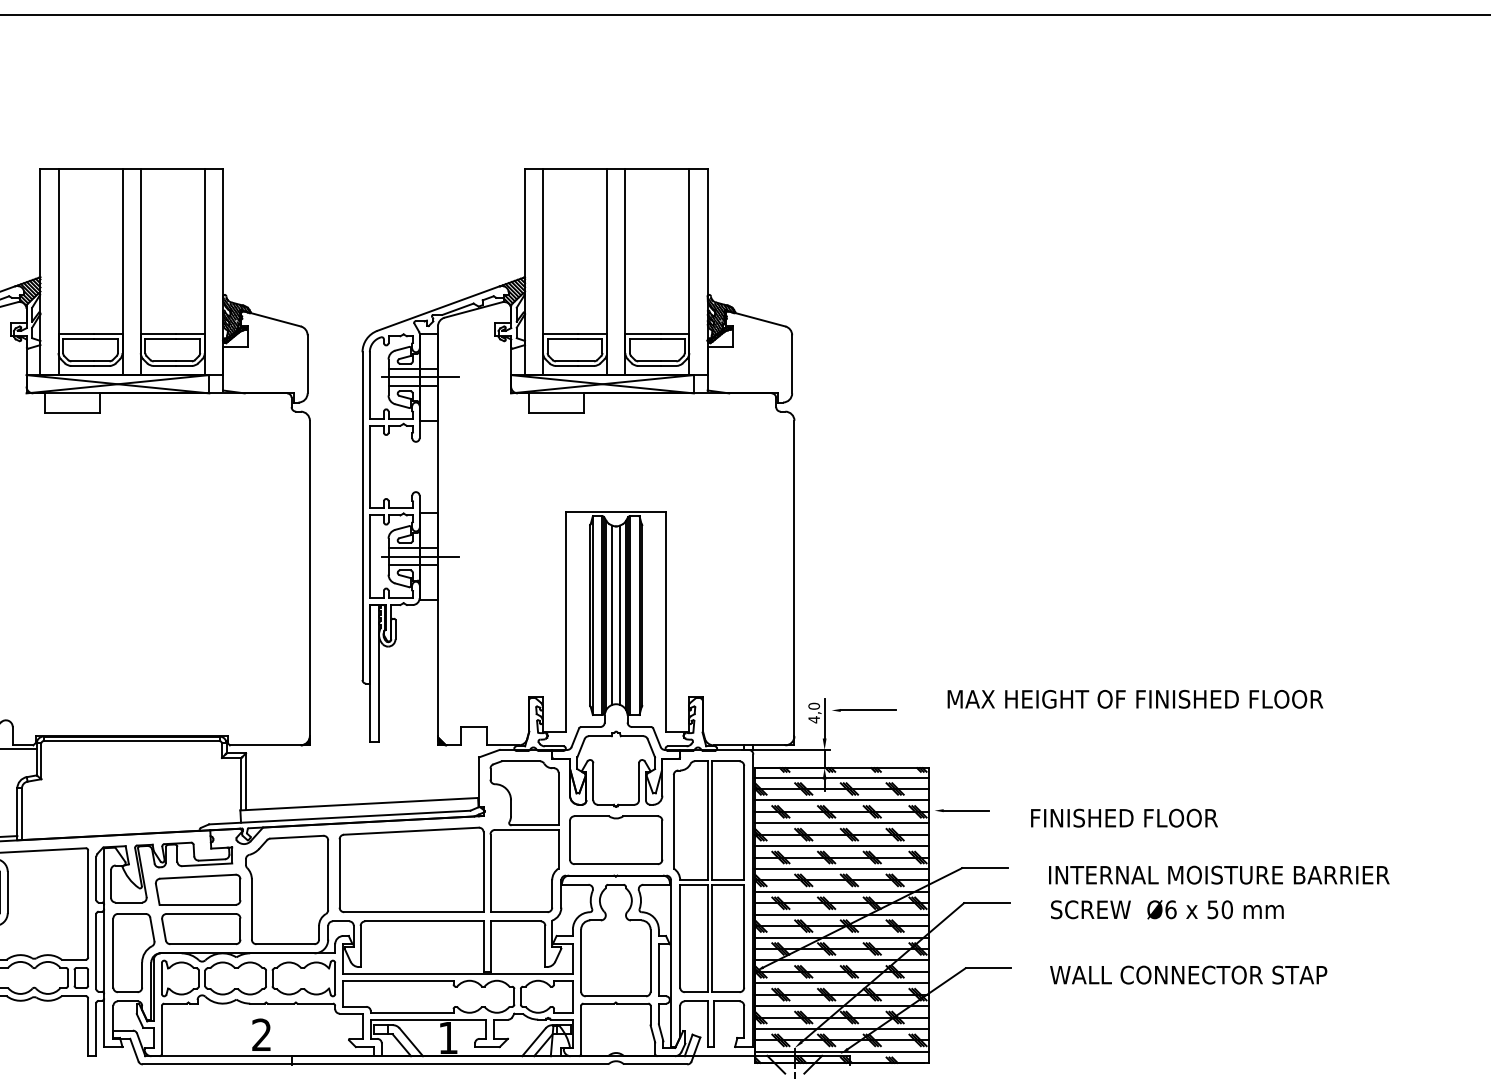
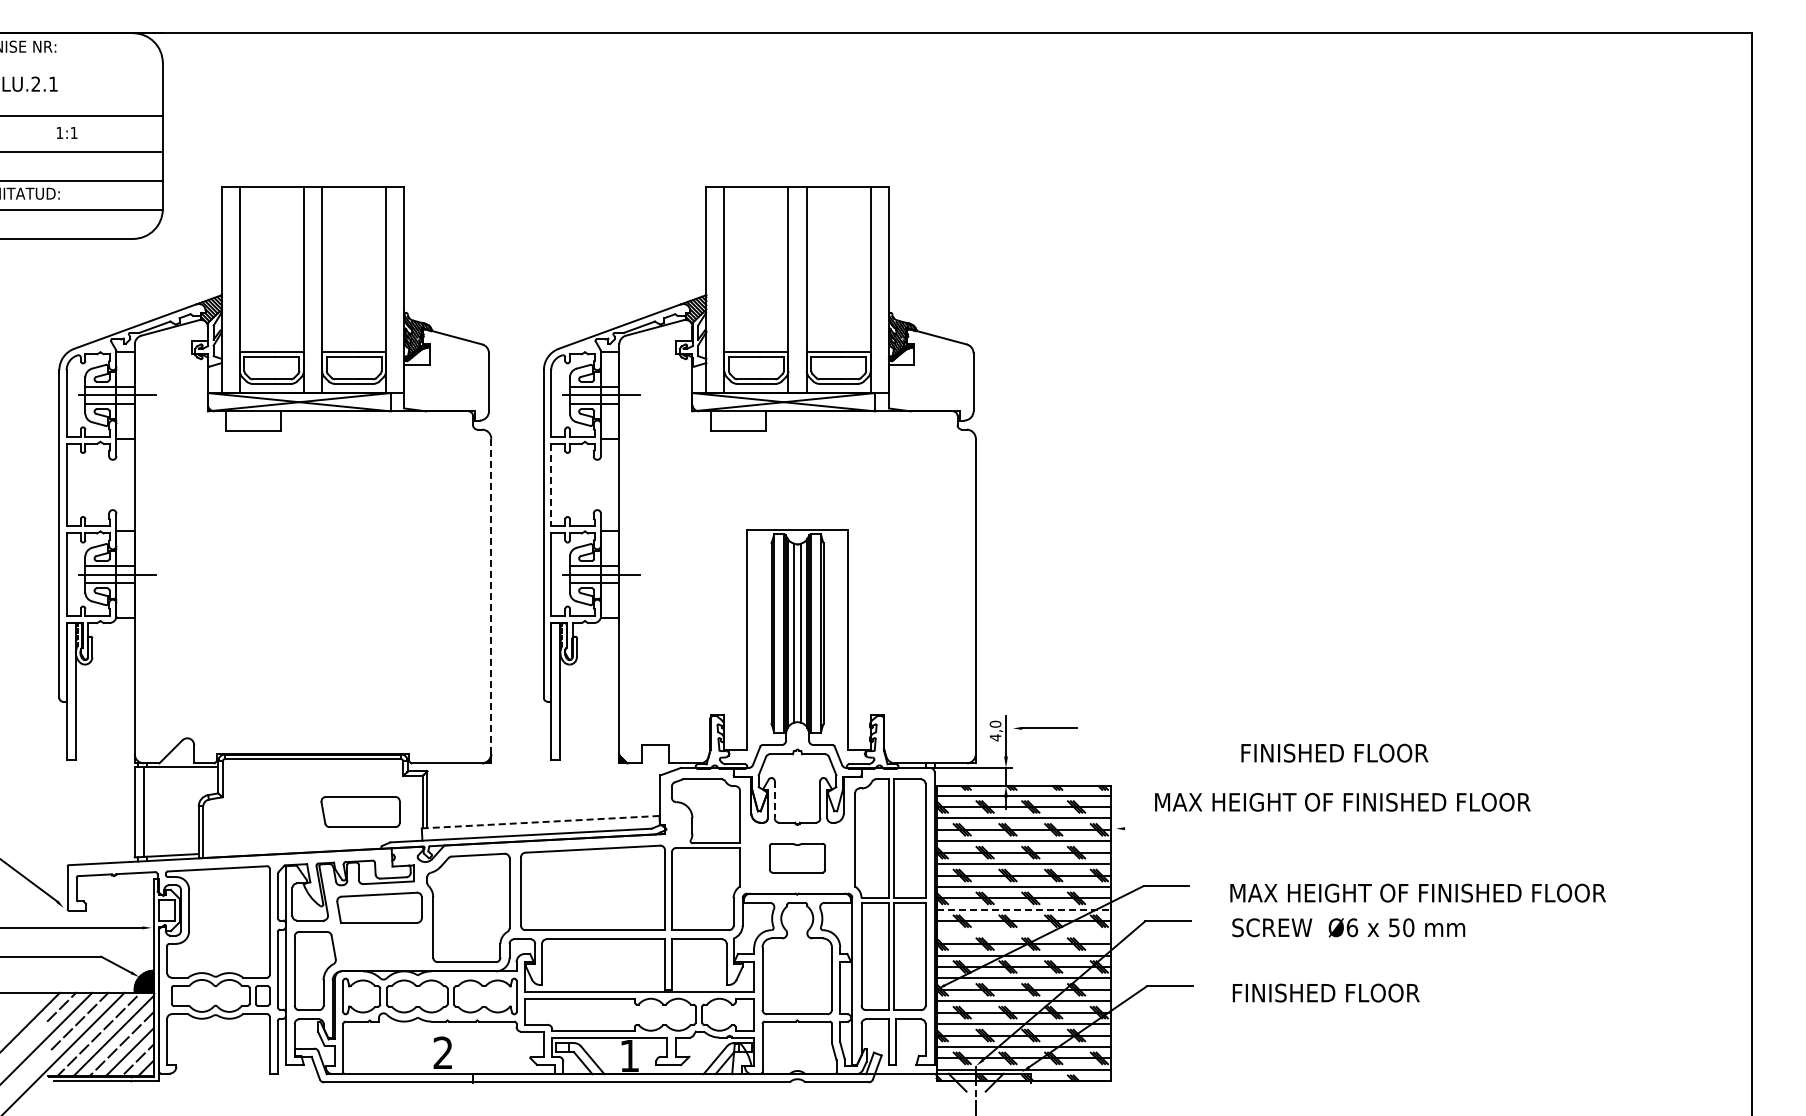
line: (370, 467) -> (551, 485), solid -> dashed
line: (310, 578) -> (491, 596), solid -> dashed
text: (1135, 698) -> (1342, 801), moved
line: (593, 781) -> (774, 799), solid -> dashed
line: (359, 804) -> (540, 822), solid -> dashed
line: (966, 810) -> (1147, 828), removed
text: (1124, 817) -> (1334, 752), moved
part: (616, 839) -> (797, 857), size x0.6
text: (1237, 874) -> (1418, 892), INTERNAL MOISTURE BARRIER -> MAX HEIGHT OF FINISHED FLOOR
line: (843, 891) -> (1024, 909), solid -> dashed
line: (842, 914) -> (1023, 932), removed
part: (201, 928) -> (360, 811), moved
text: (1188, 974) -> (1369, 992), WALL CONNECTOR STAP -> FINISHED FLOOR

